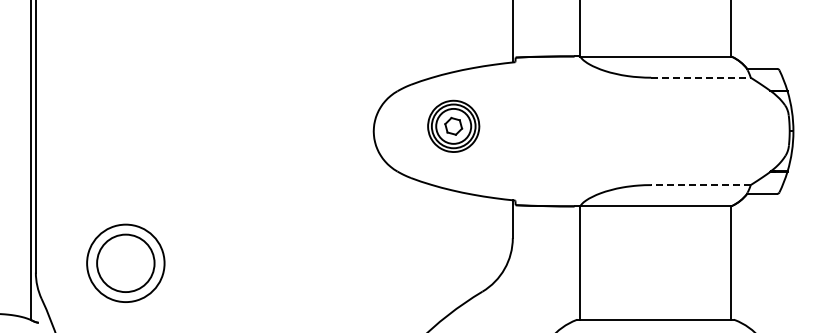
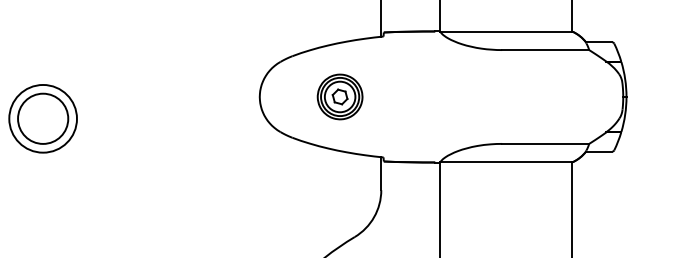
line: (700, 77) -> (545, 49), dashed -> solid
part: (453, 125) -> (339, 96), moved
line: (700, 185) -> (545, 144), dashed -> solid
part: (125, 262) -> (42, 118), moved

